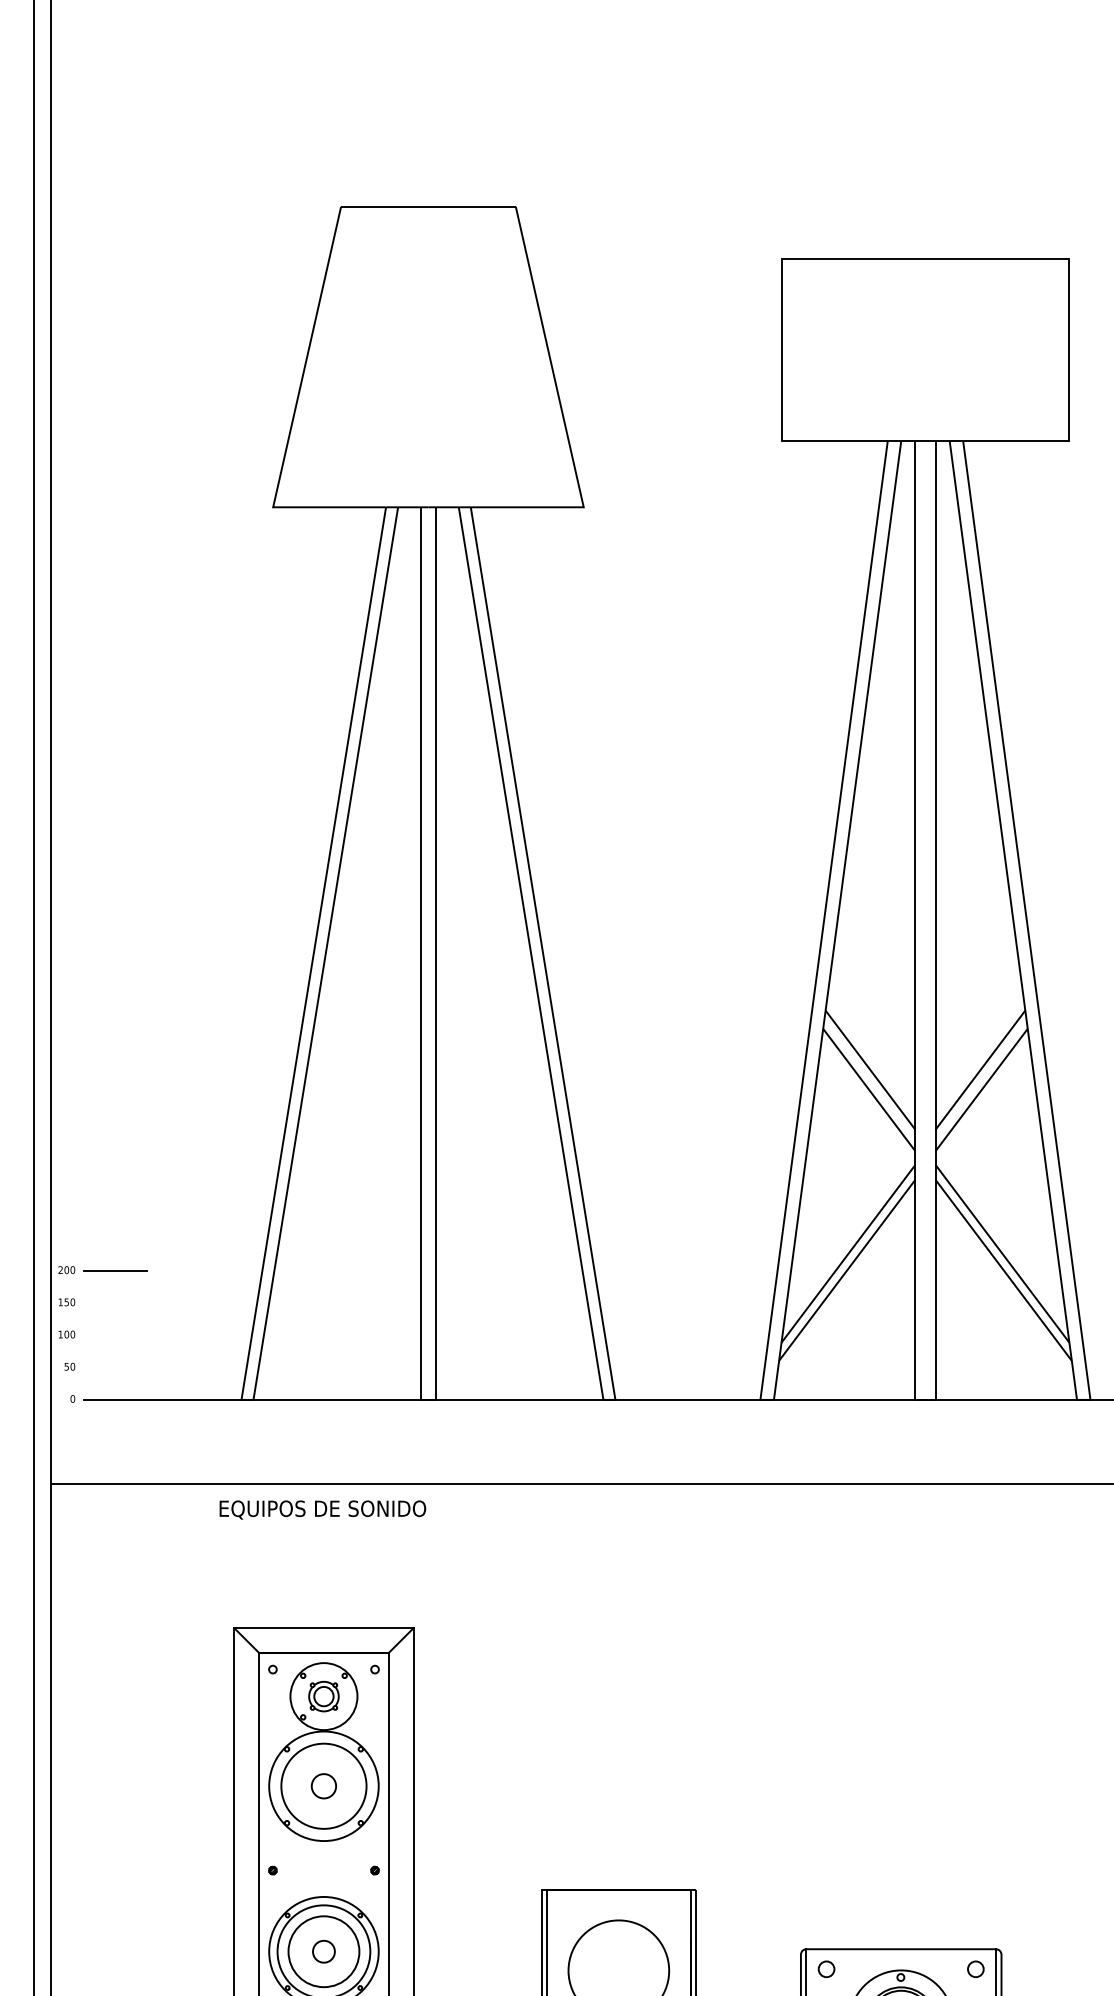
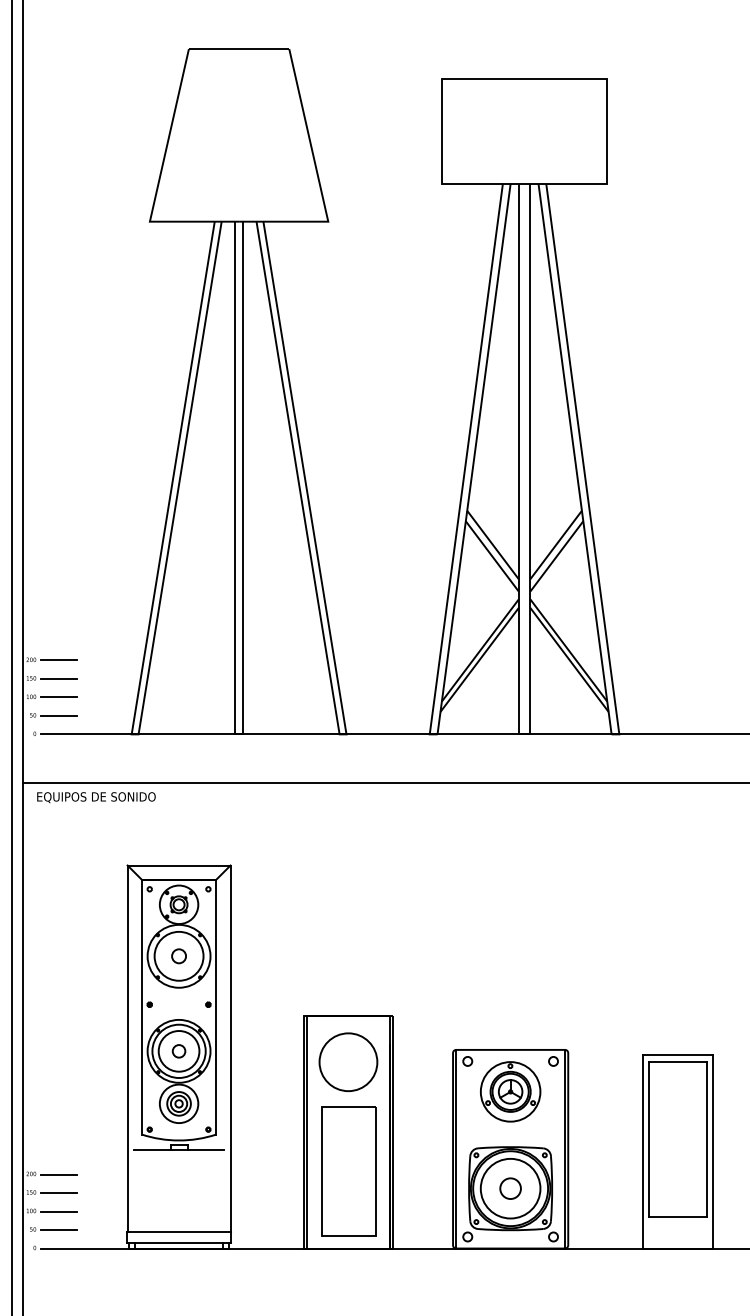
line: (115, 1302) -> (59, 678), added
line: (115, 1335) -> (59, 697), added
line: (115, 1367) -> (59, 715), added
text: (322, 1509) -> (96, 797), moved

